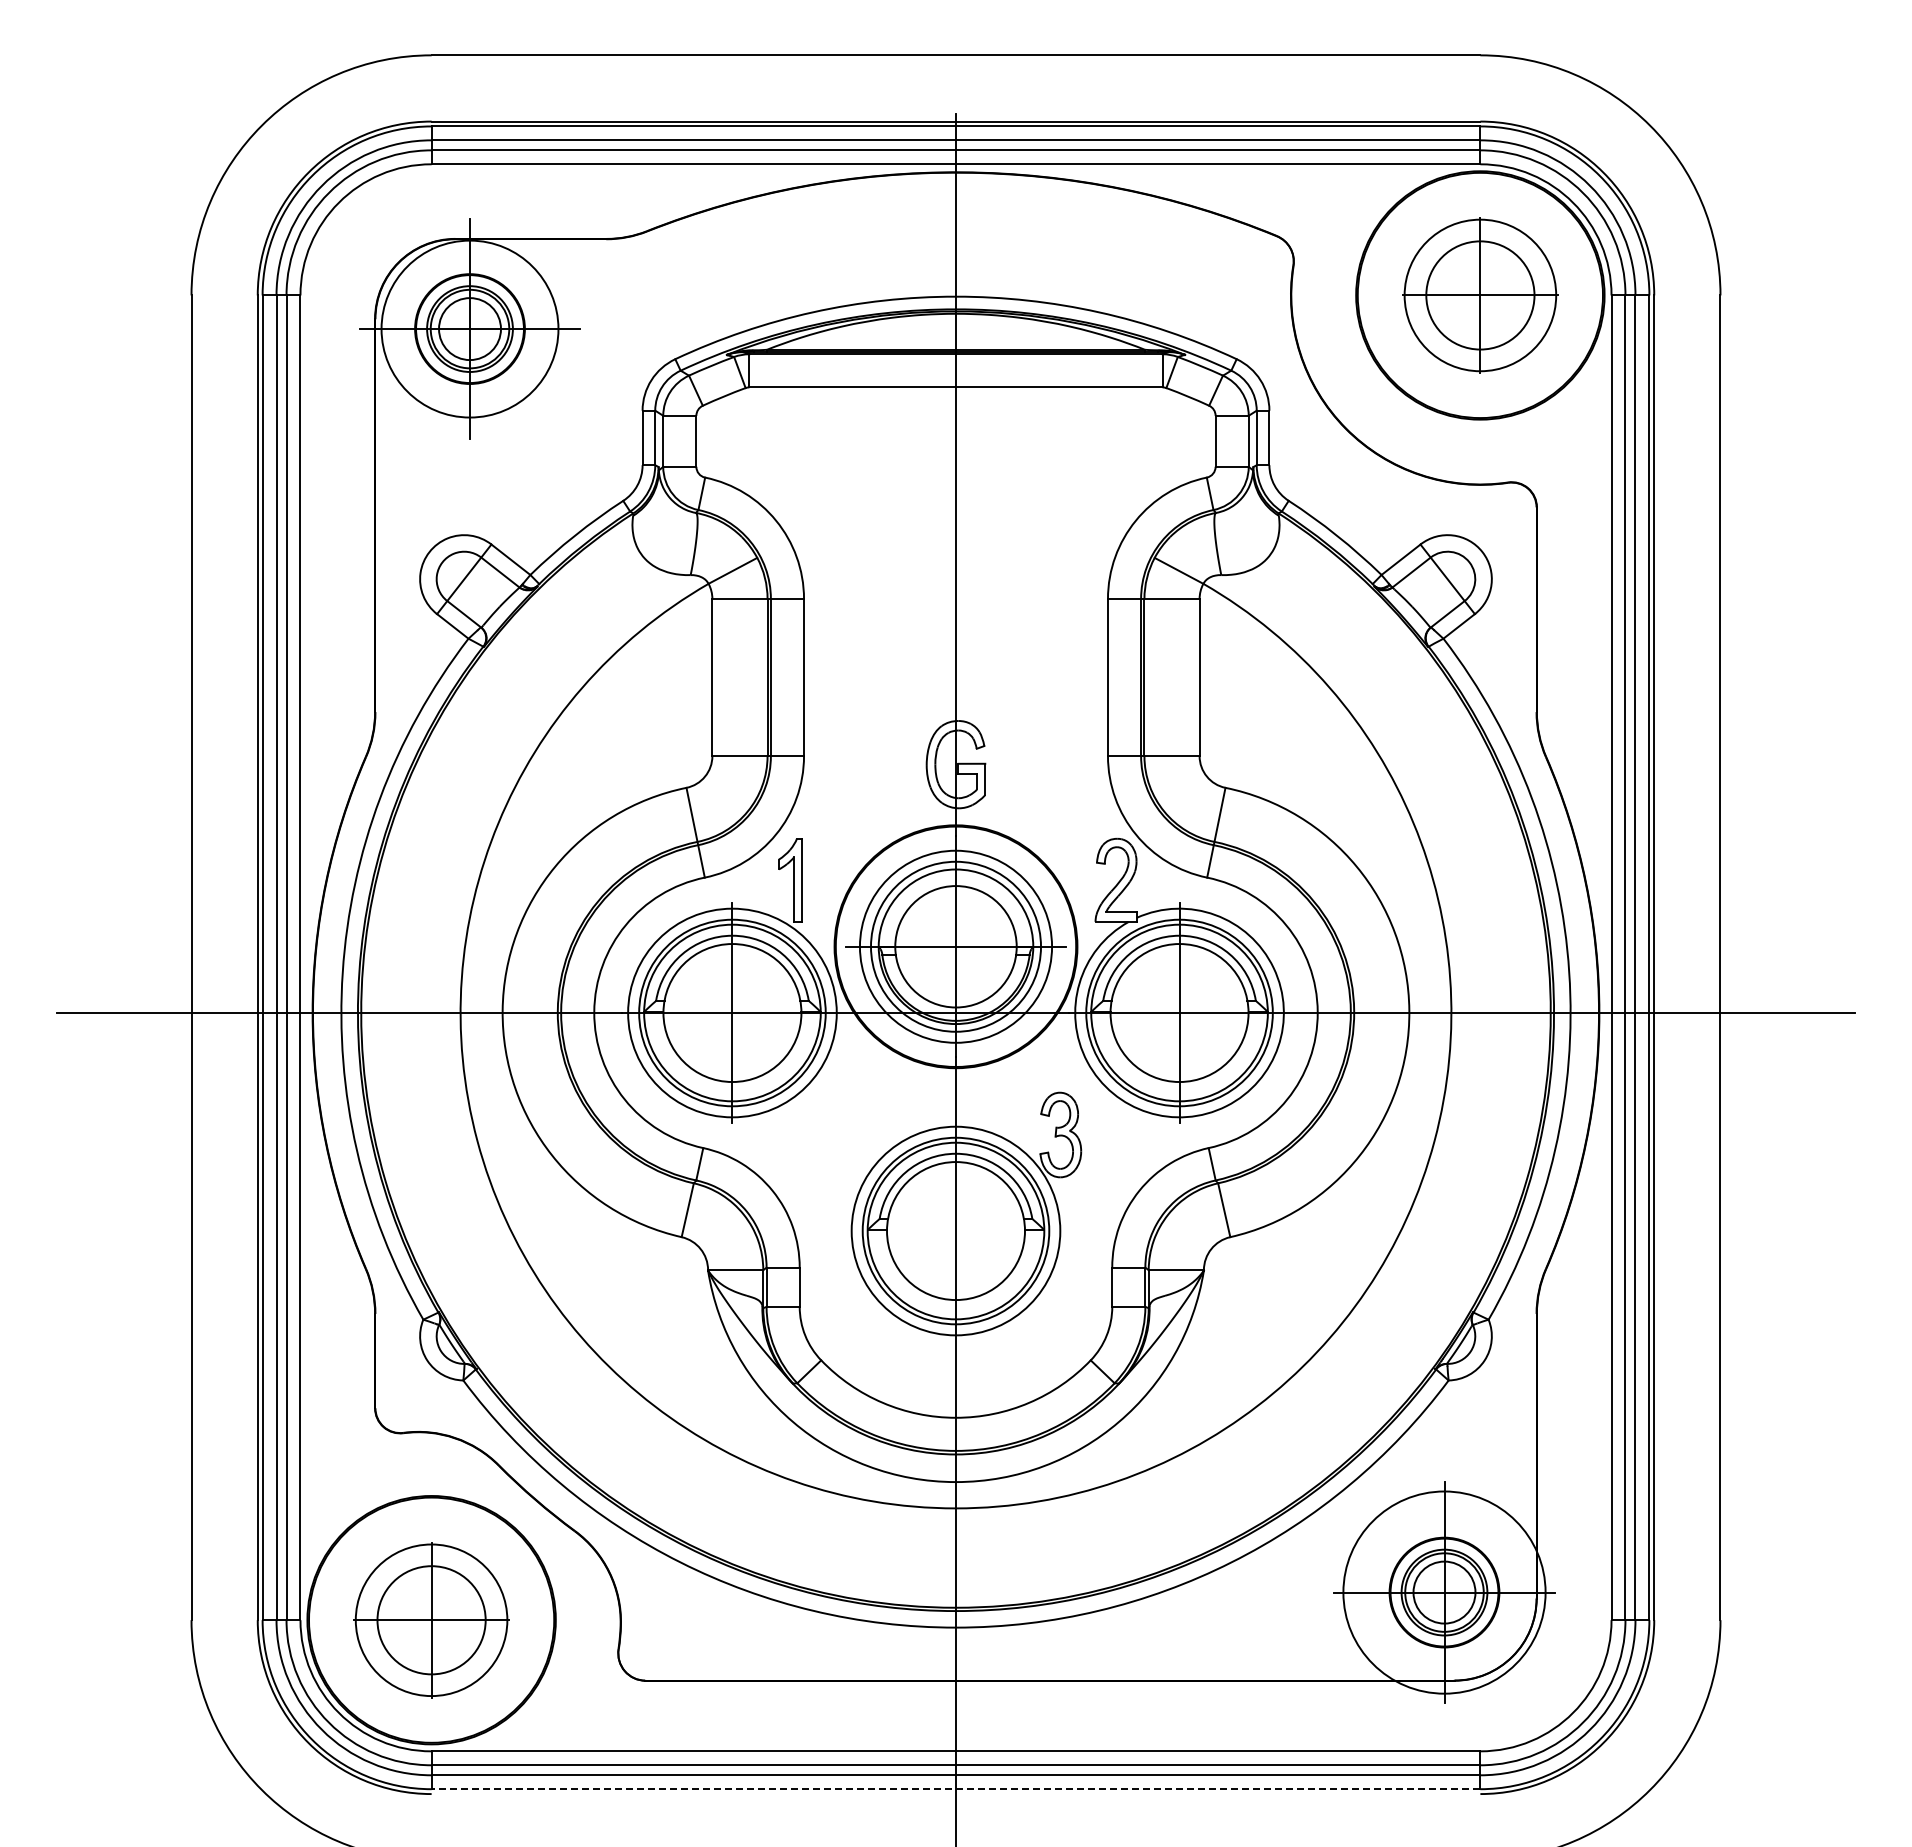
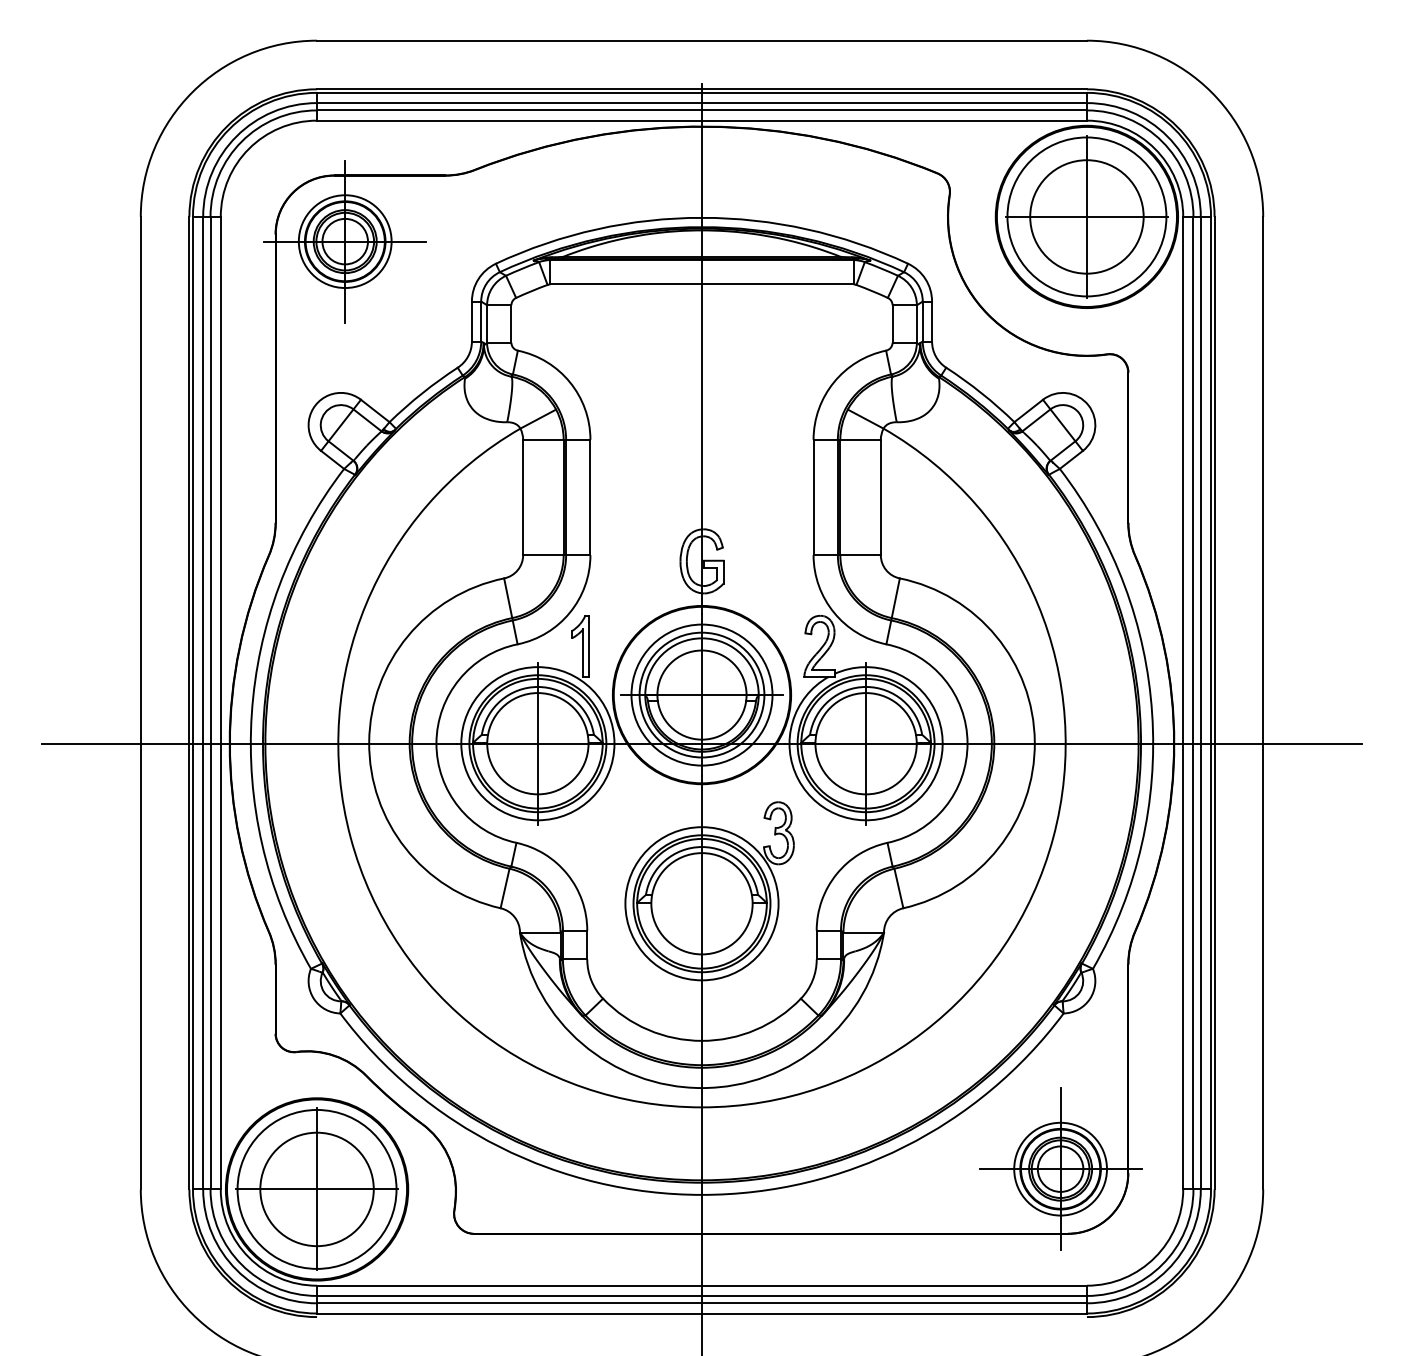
part: (1480, 295) -> (1087, 216), size x1.43
circle: (469, 328) -> (344, 241), size x0.71
circle: (1444, 1592) -> (1060, 1169), size x0.62
part: (431, 1620) -> (316, 1189), size x1.43
line: (955, 1789) -> (701, 1313), dashed -> solid

